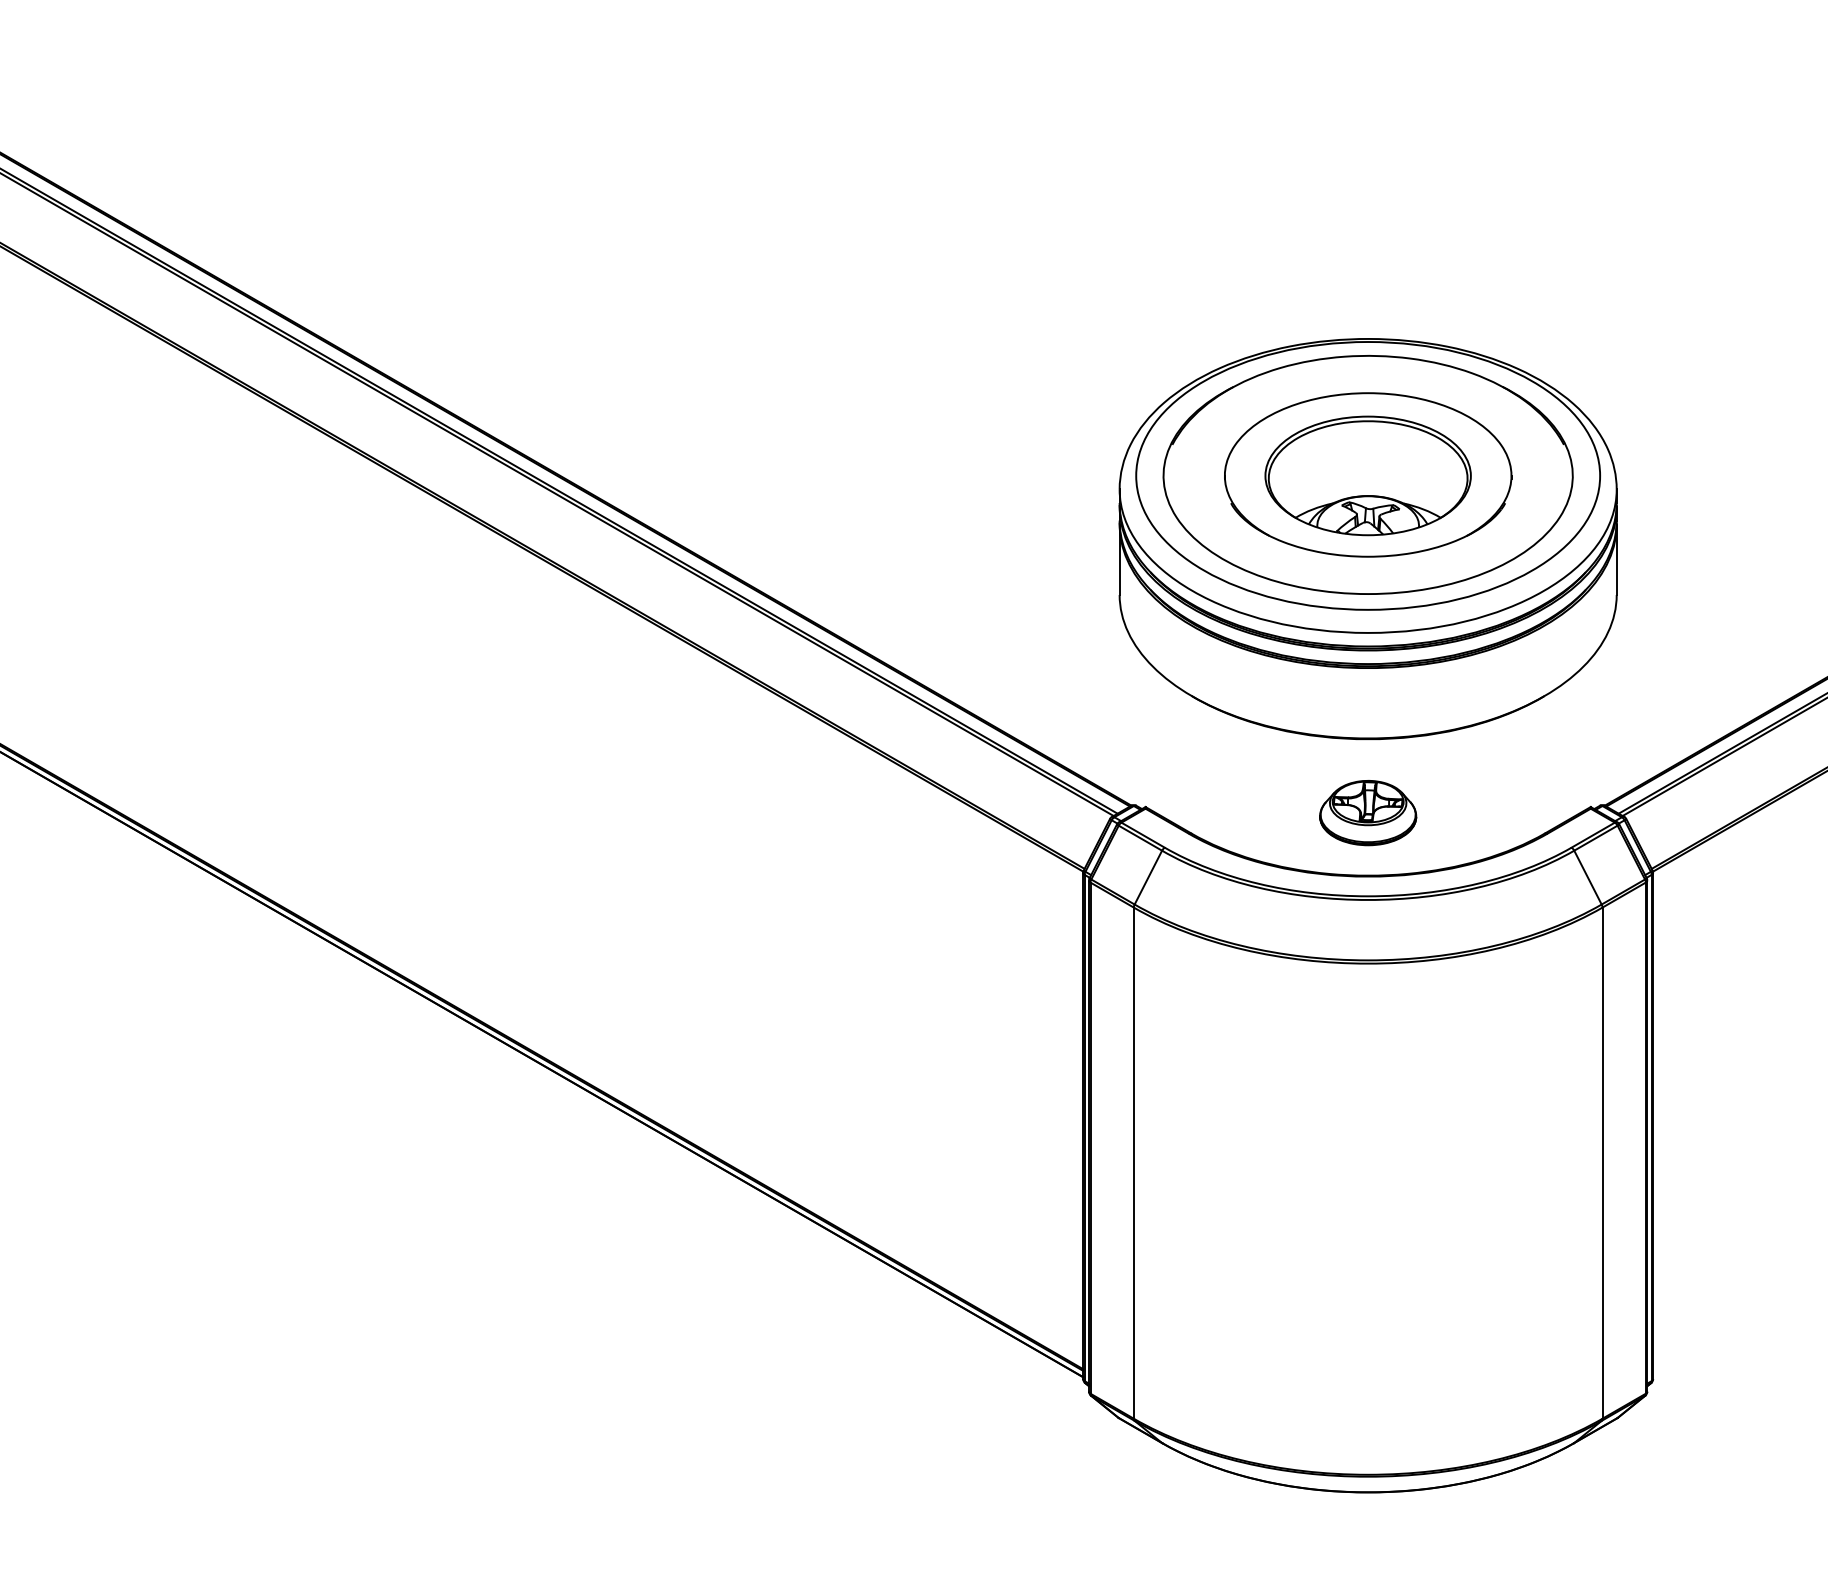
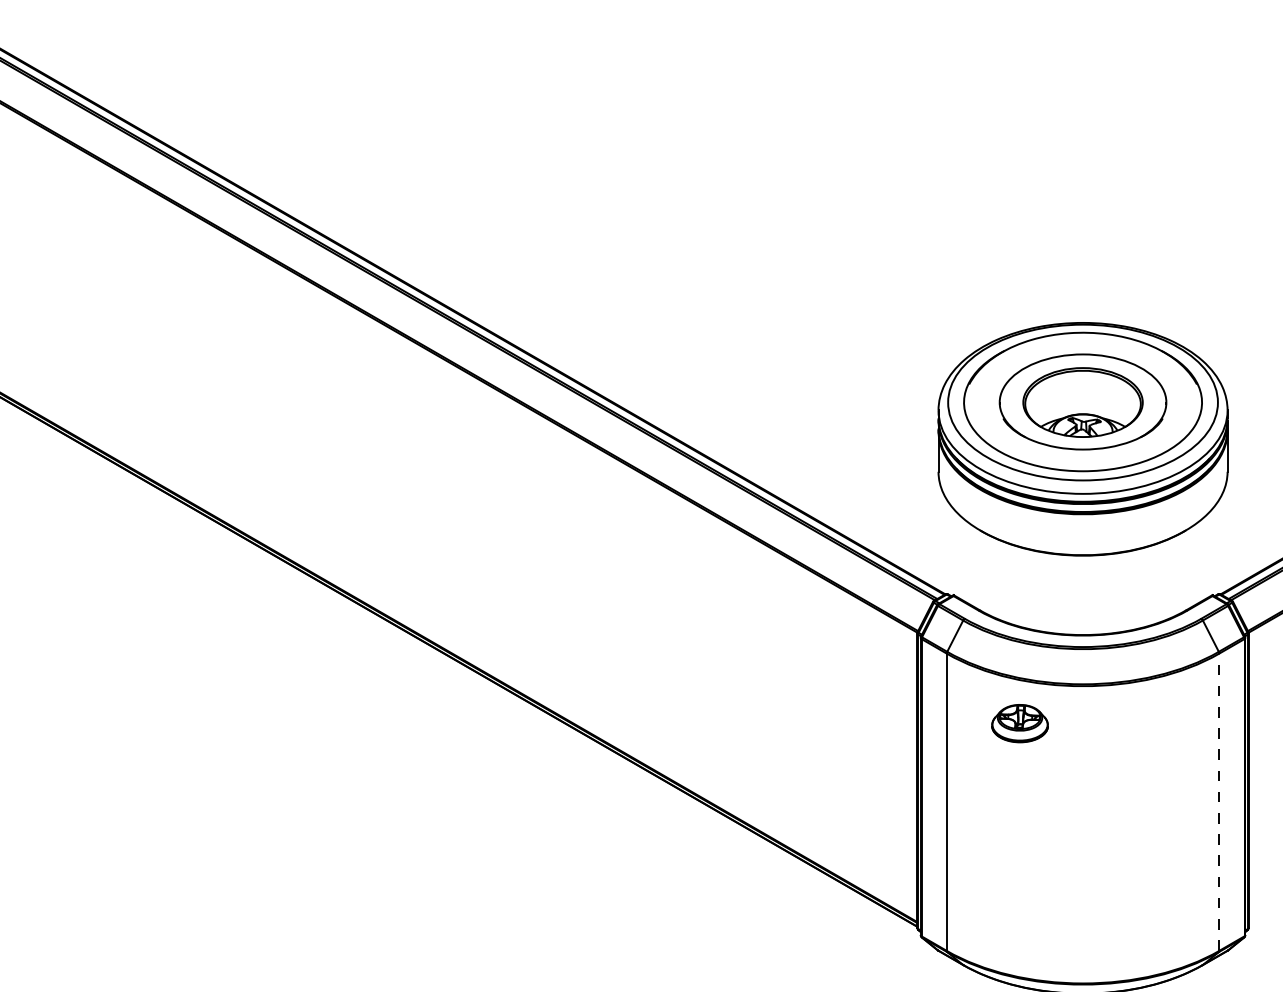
part: (1367, 812) -> (1019, 723), moved
line: (1602, 1163) -> (1219, 802), solid -> dashed

